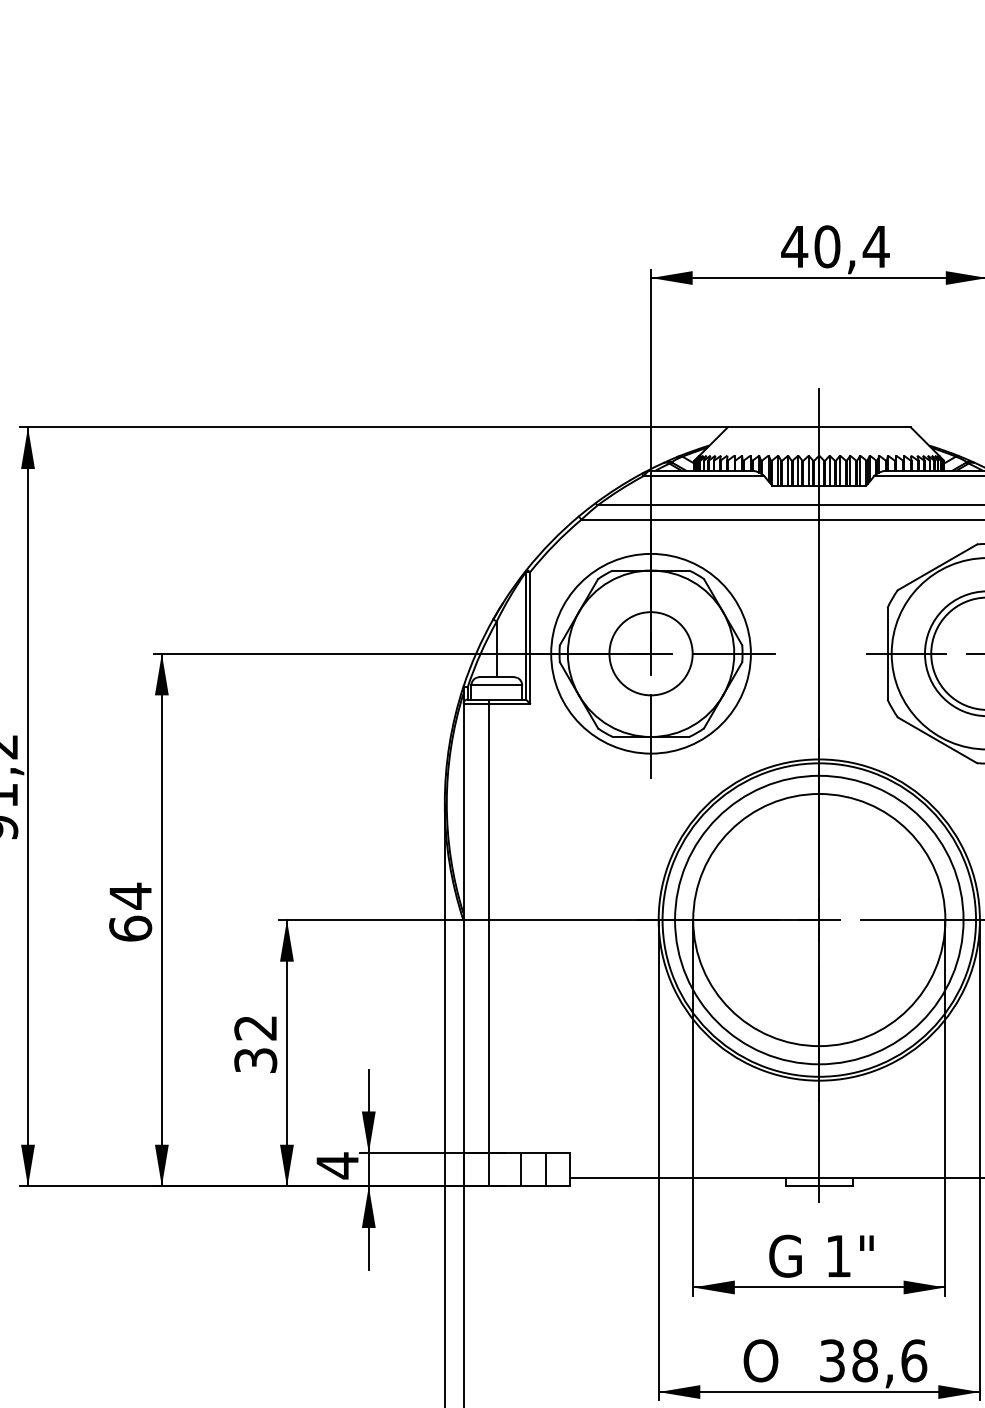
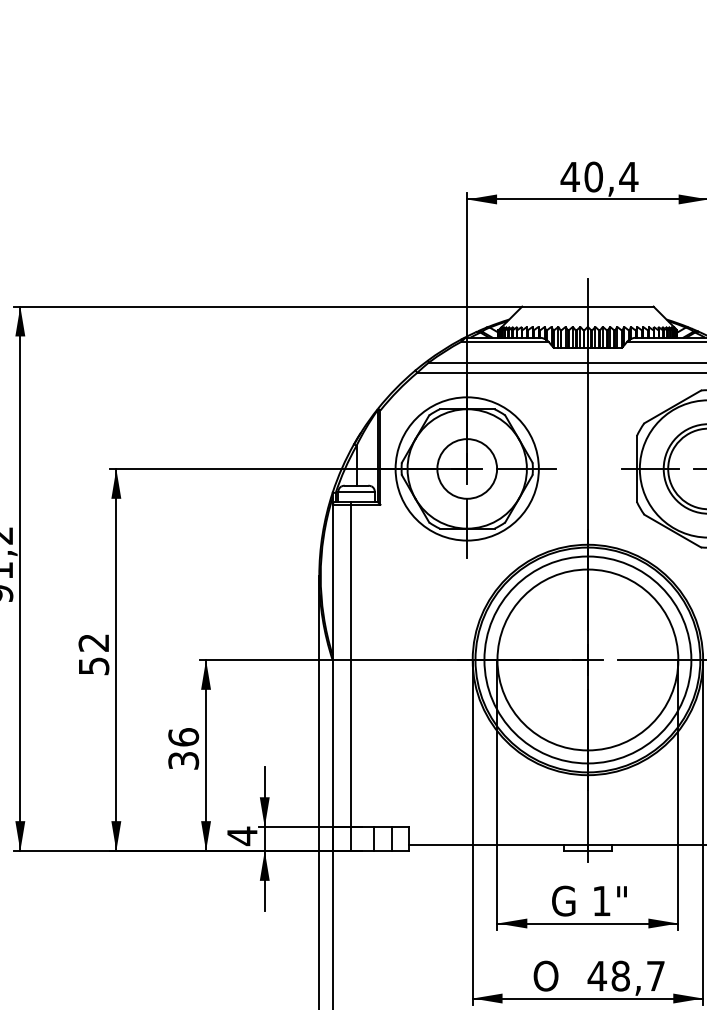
text: (130, 911) -> (93, 653), 64 -> 52
text: (255, 1027) -> (183, 737), 32 -> 36
text: (872, 1360) -> (626, 975), 38,6 -> 48,7

